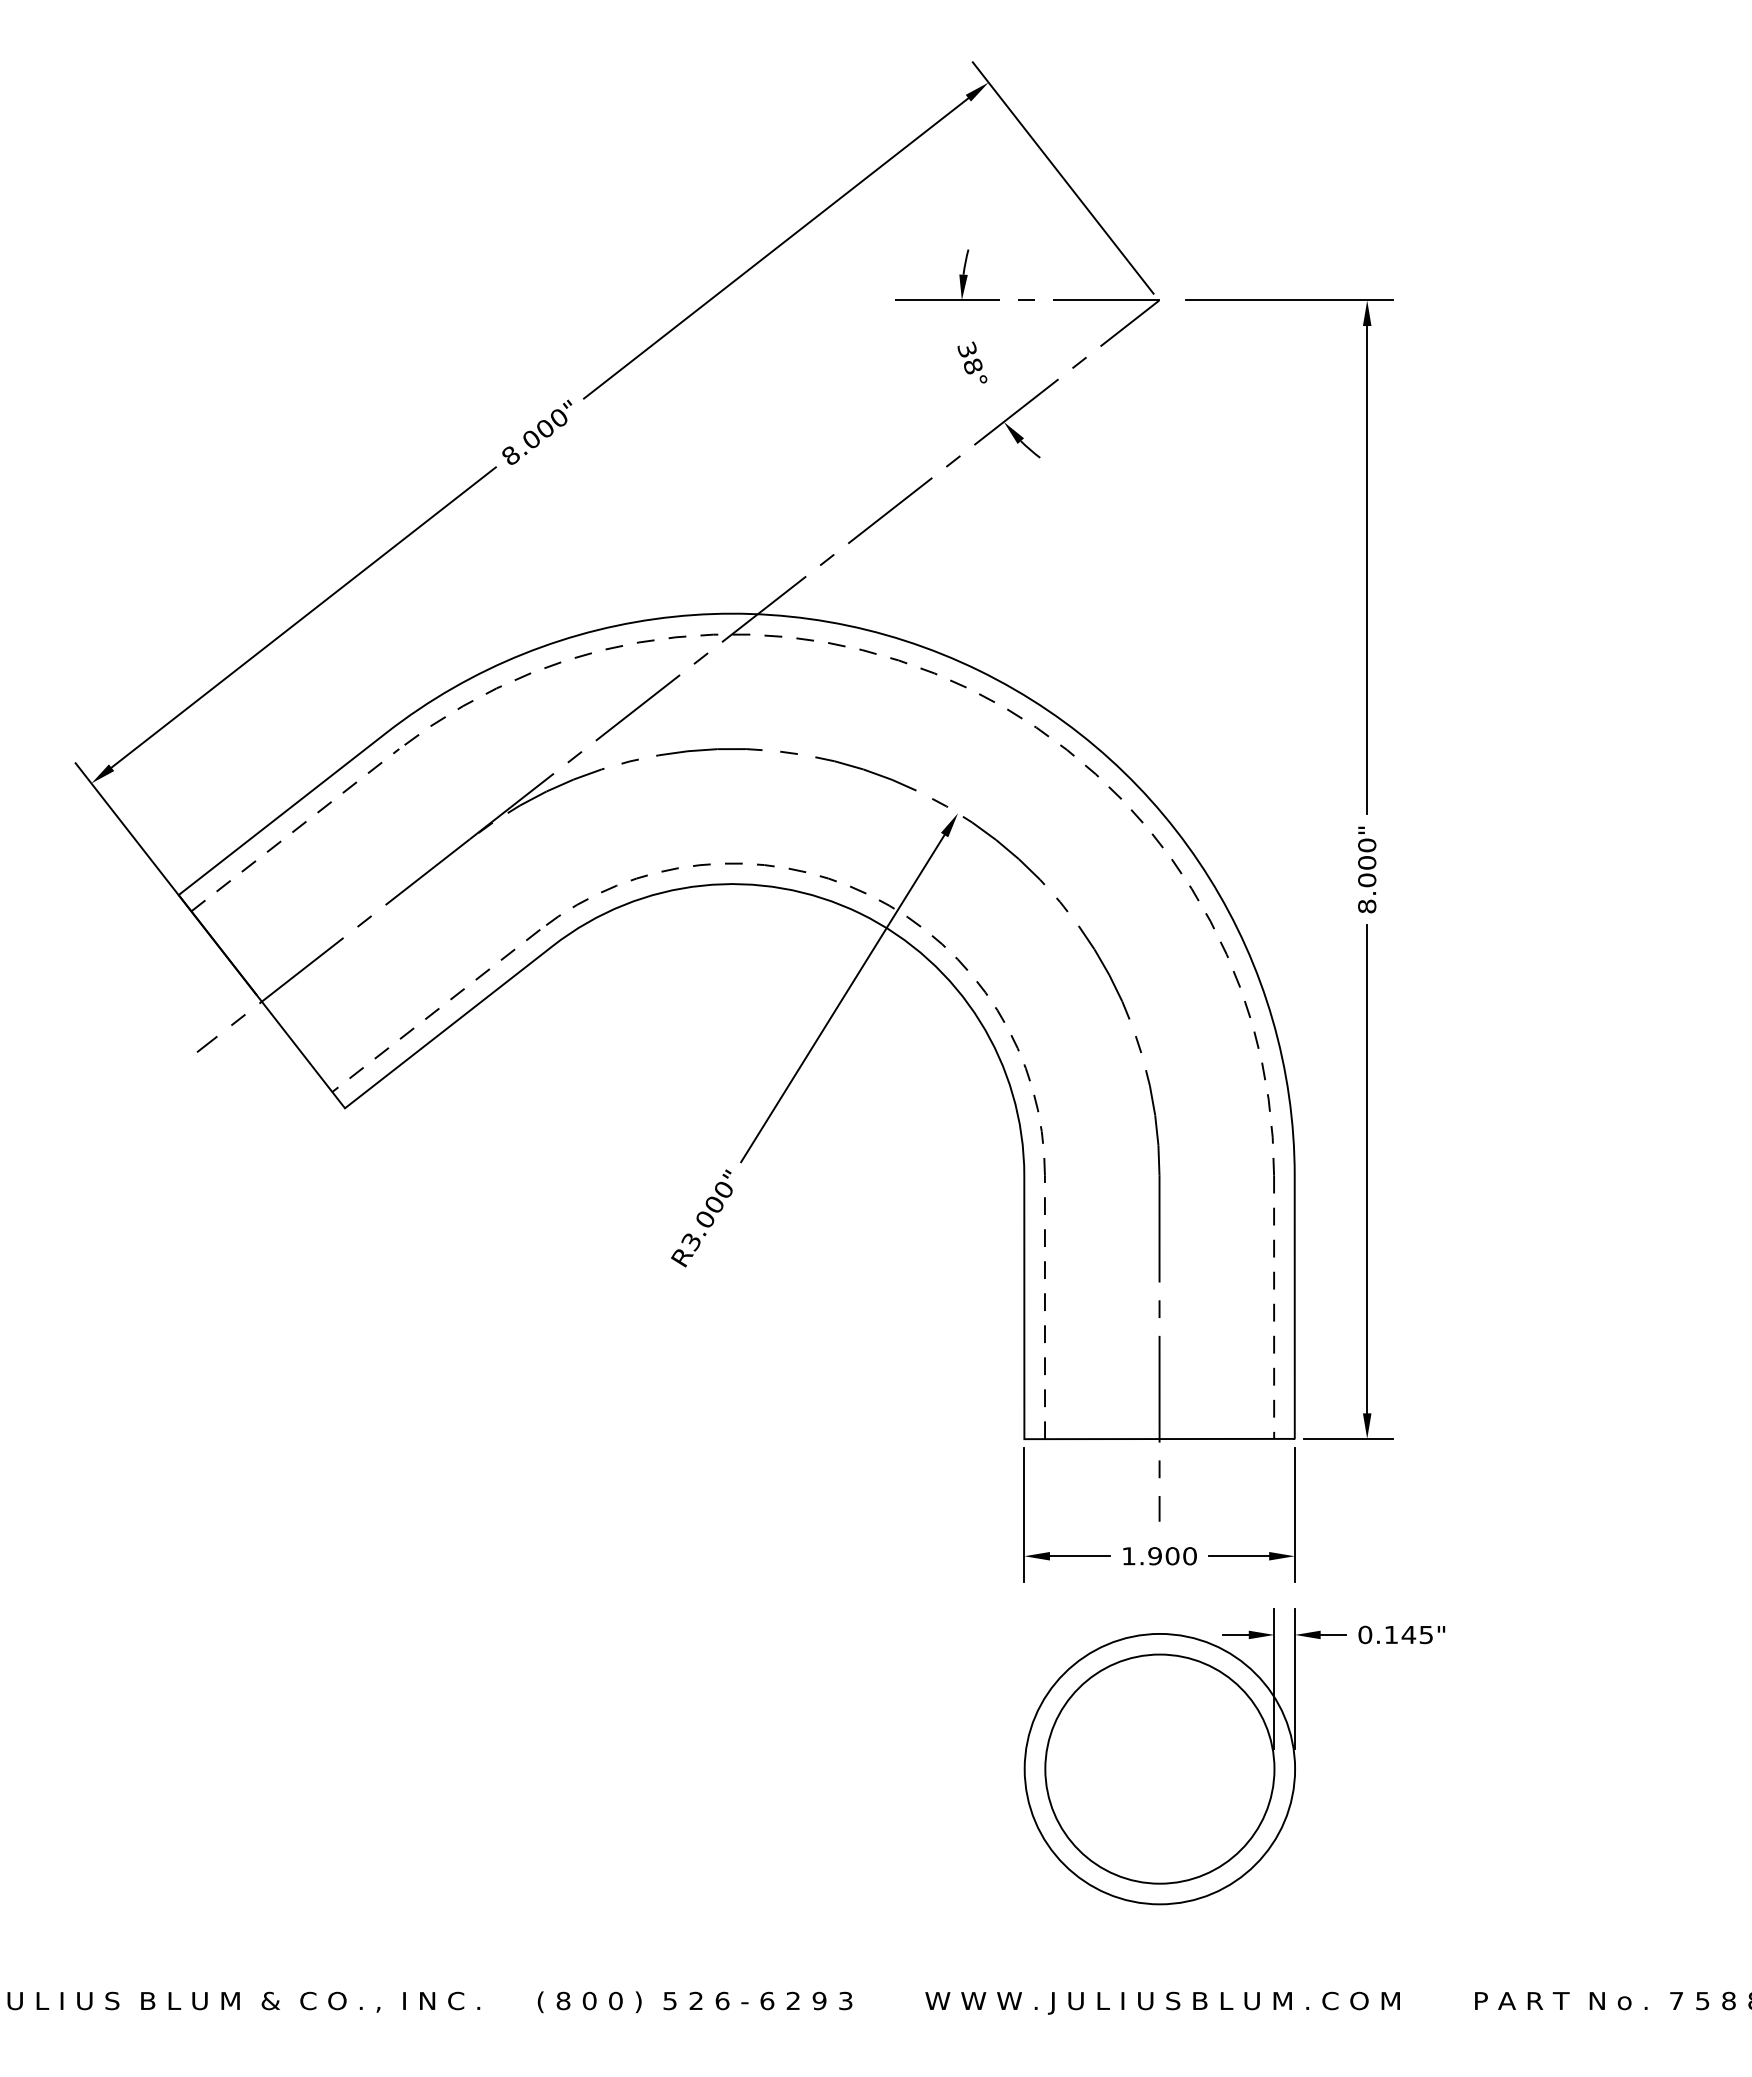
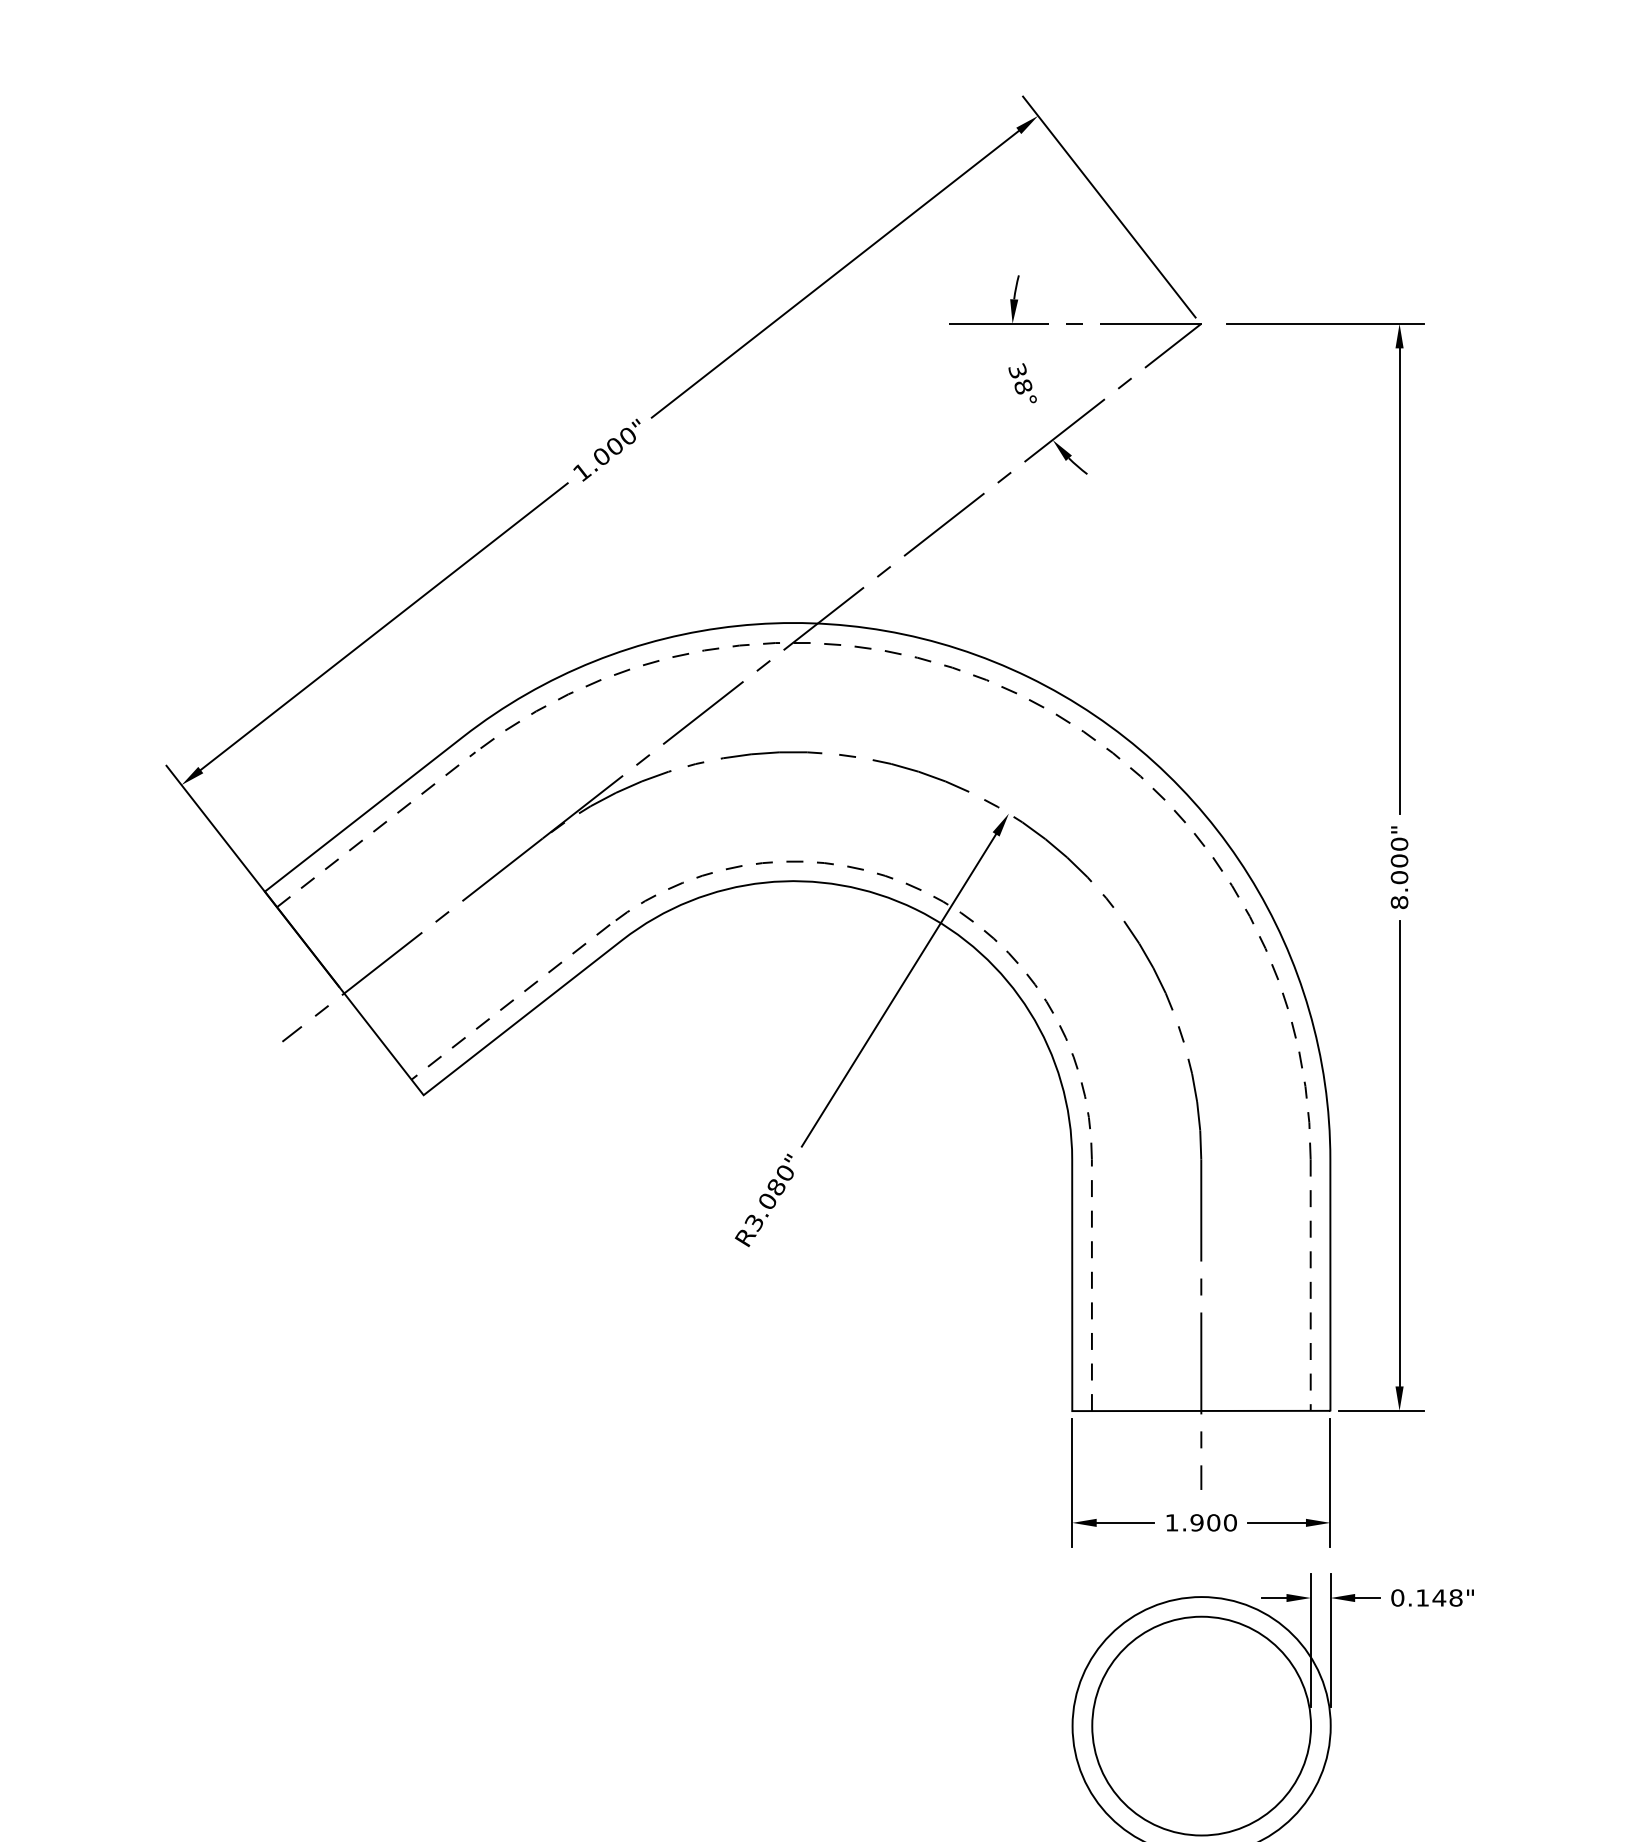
text: (511, 455) -> (582, 471), 8.000" -> 1.000"
text: (714, 1204) -> (776, 1187), R3.000" -> R3.080"
text: (1426, 1634) -> (1456, 1597), 0.145" -> 0.148"

